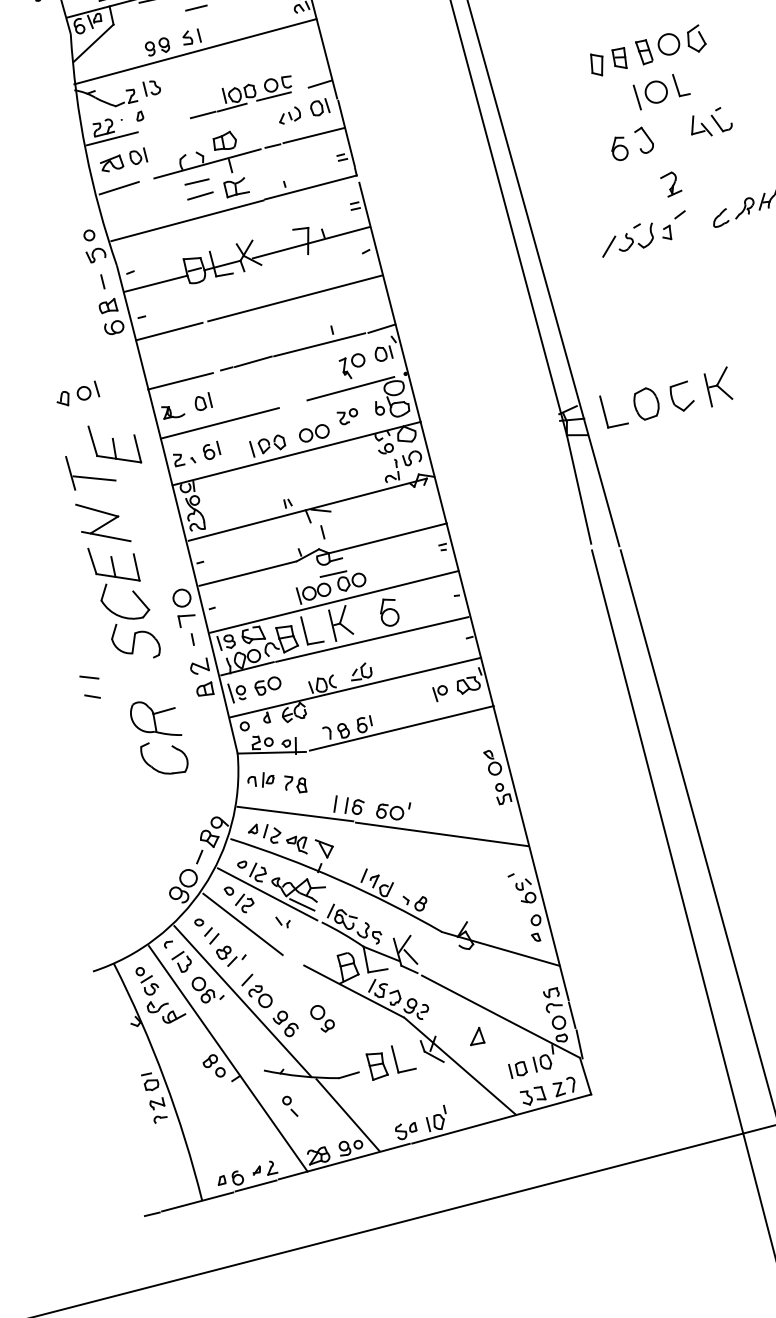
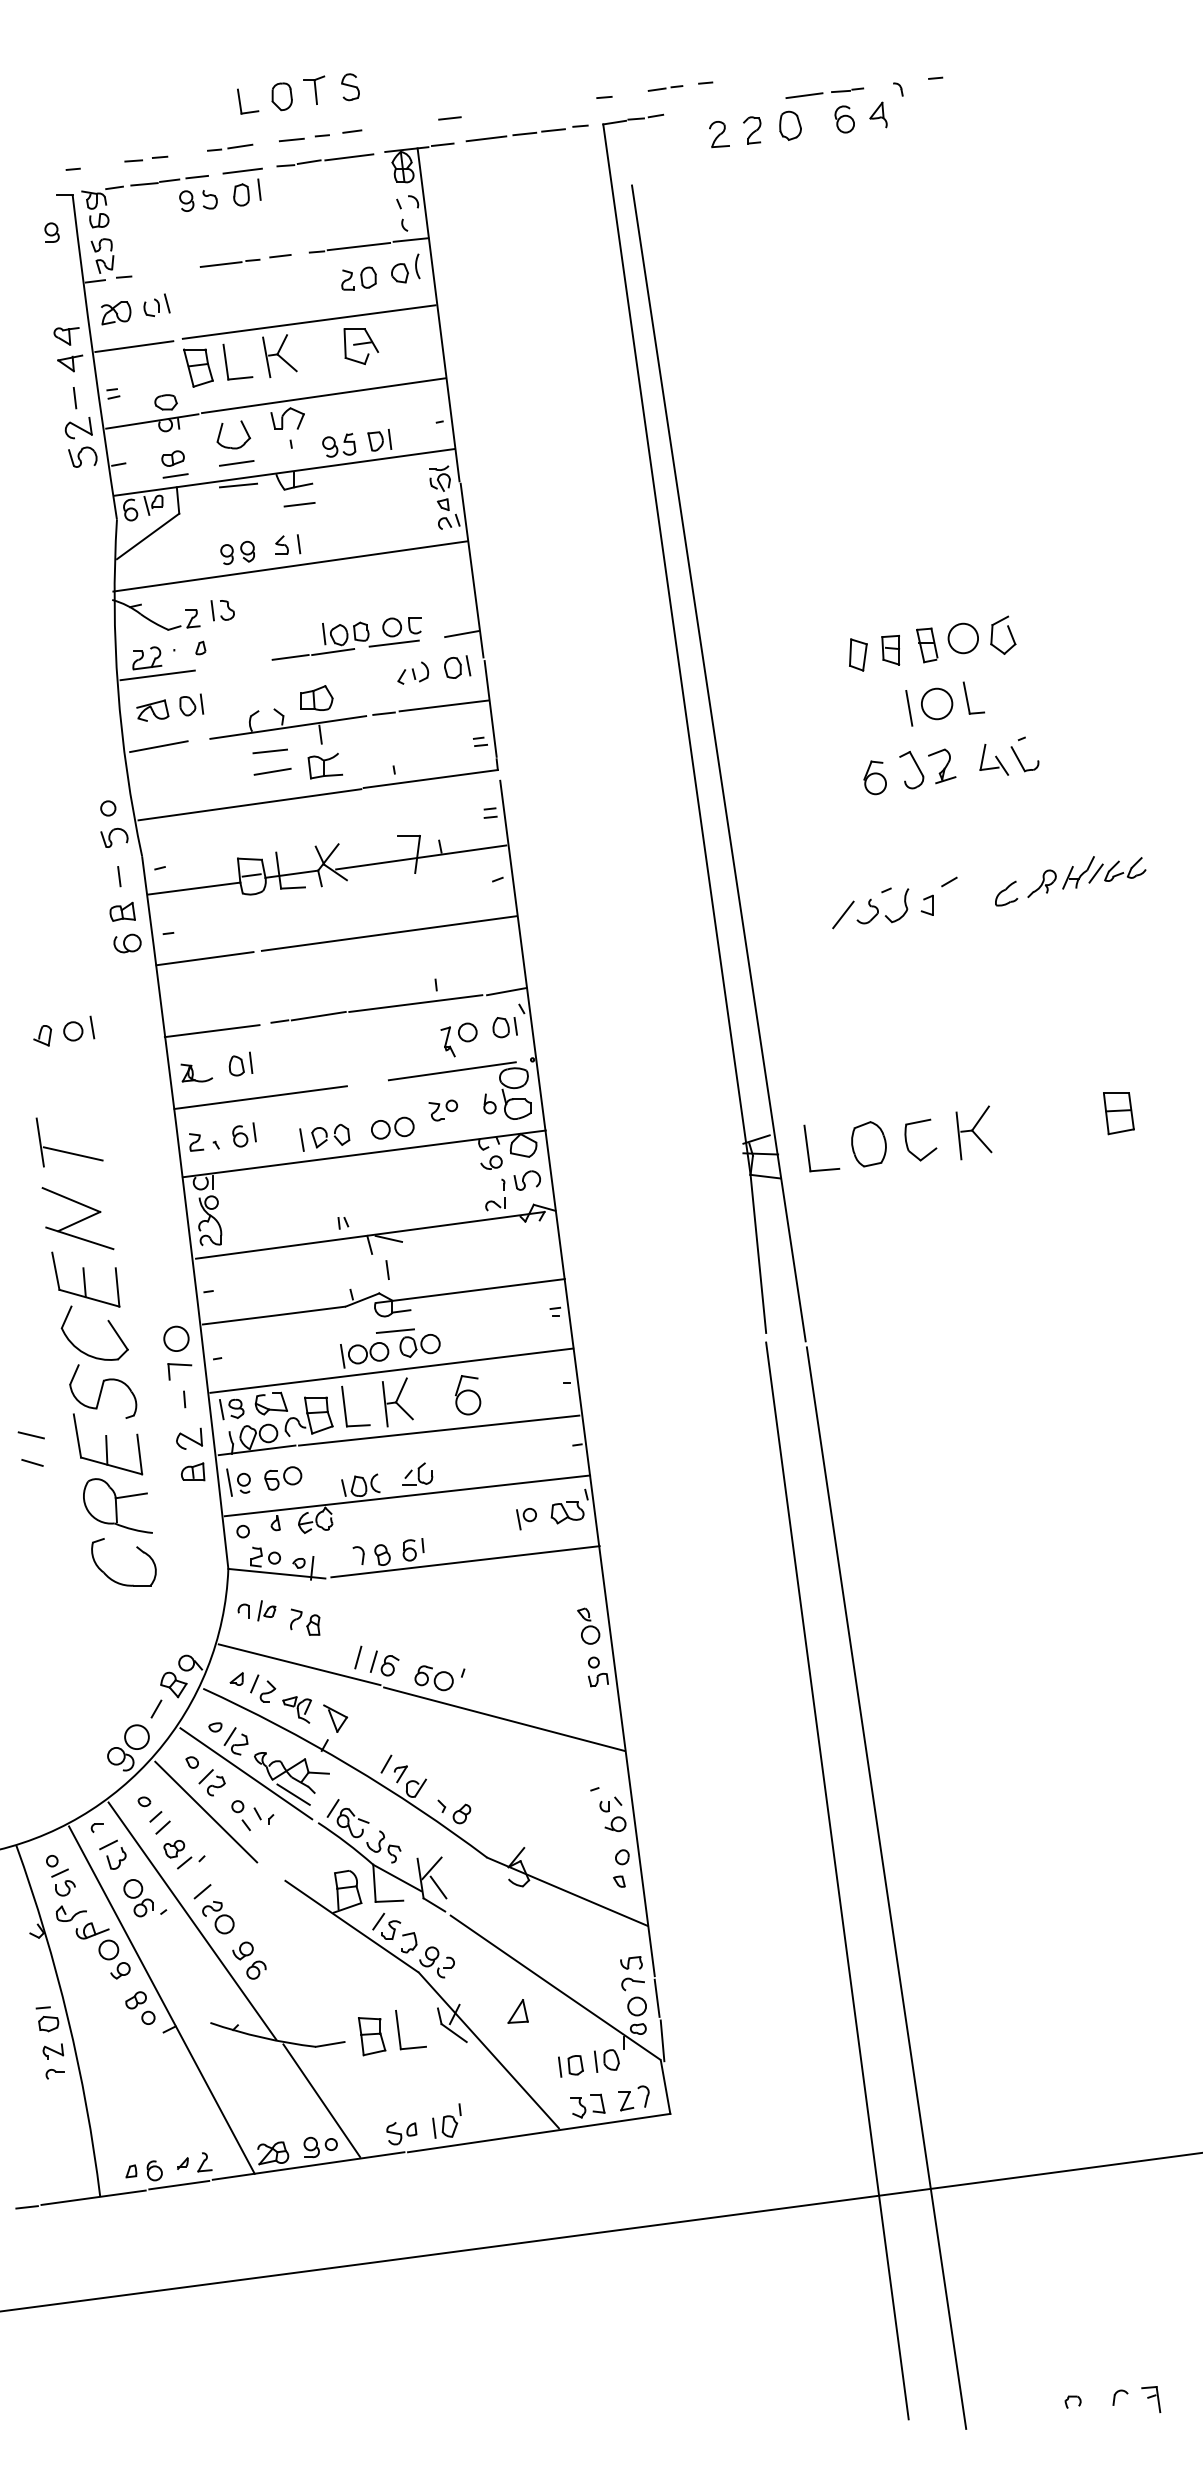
part: (671, 184) -> (942, 766), moved
part: (115, 444) -> (108, 1444), moved
part: (322, 1018) -> (114, 1959), moved
part: (289, 1106) -> (240, 1815), moved

